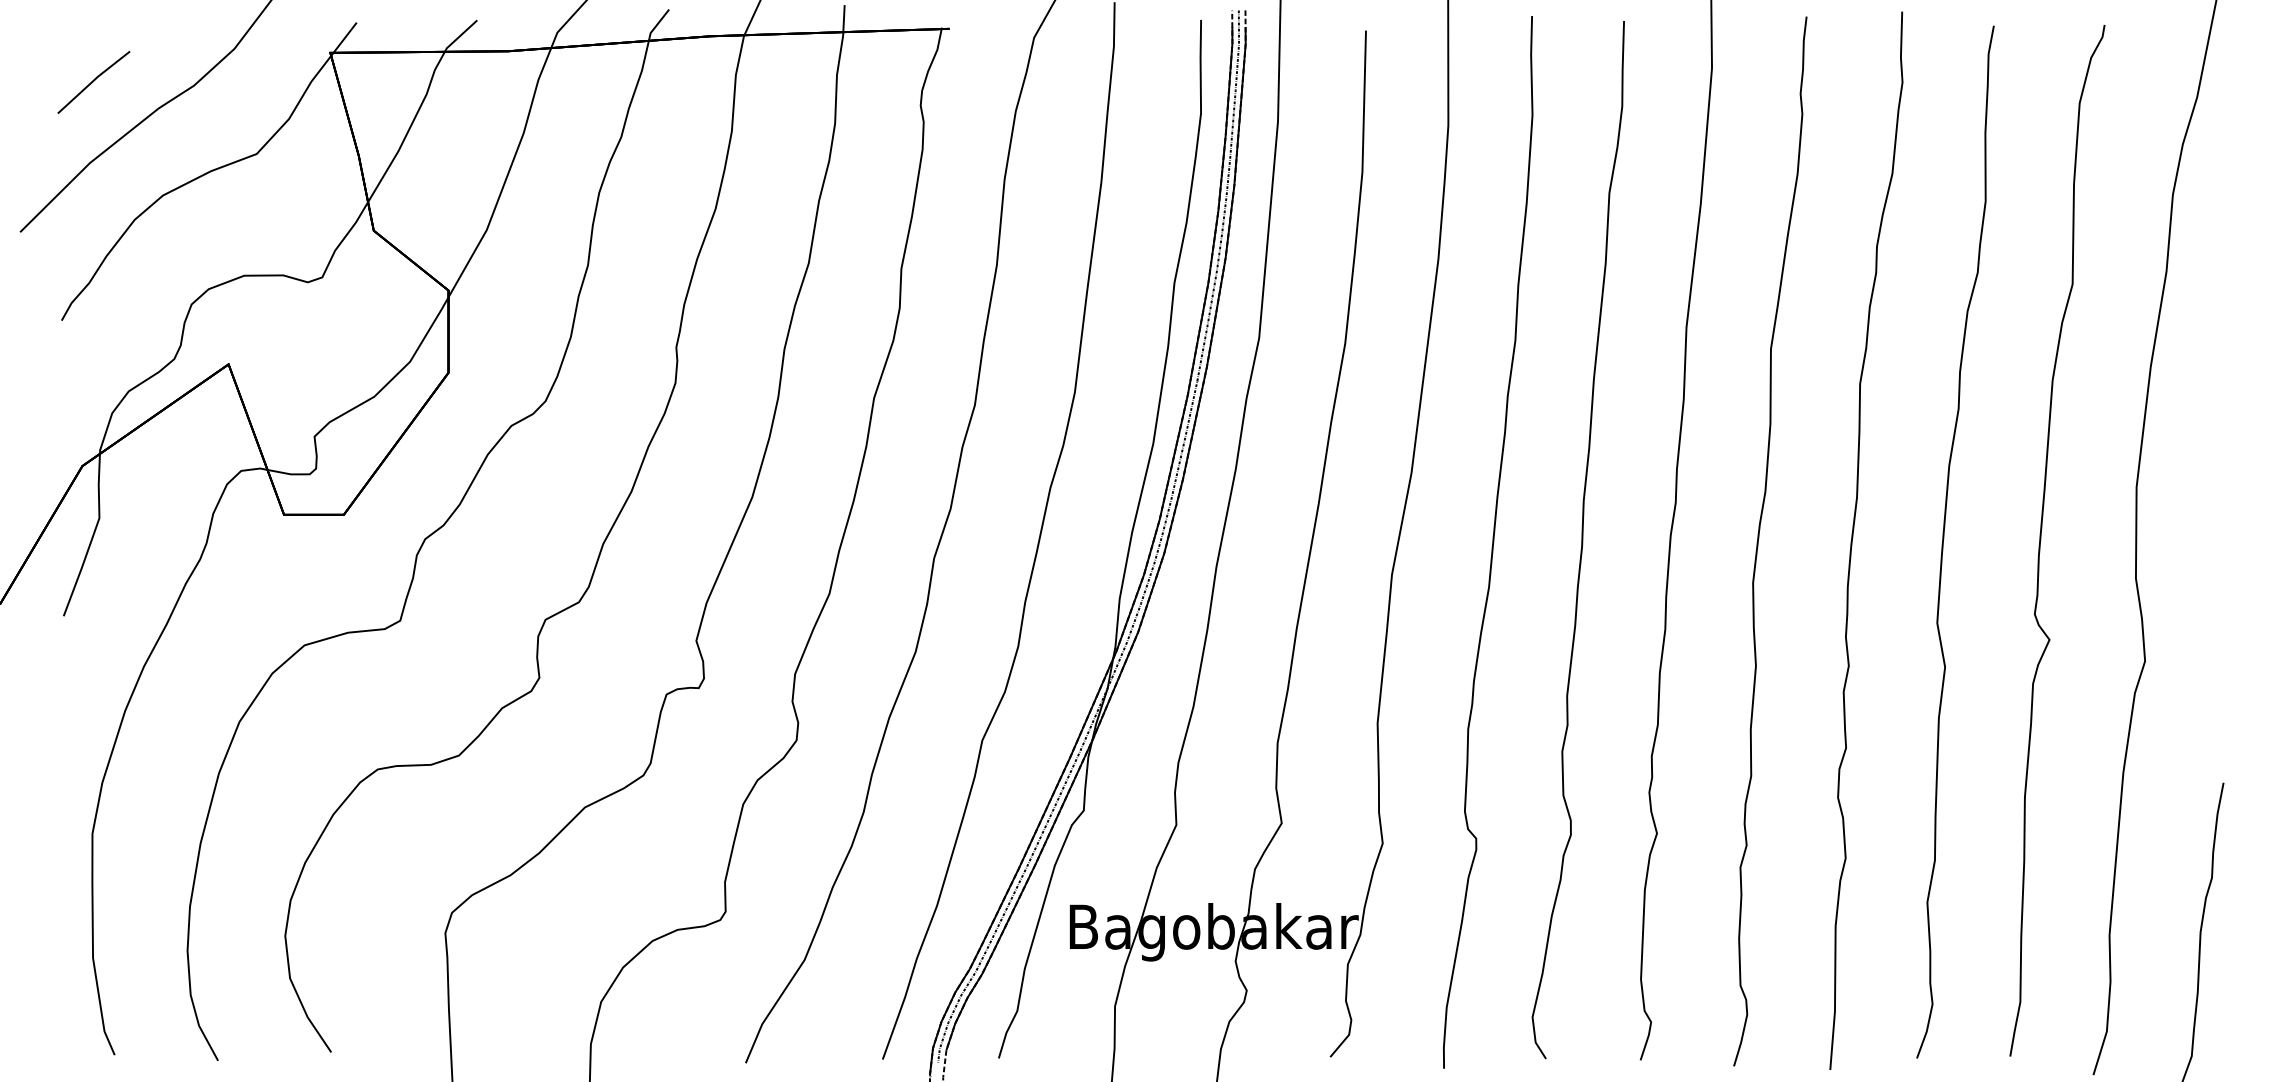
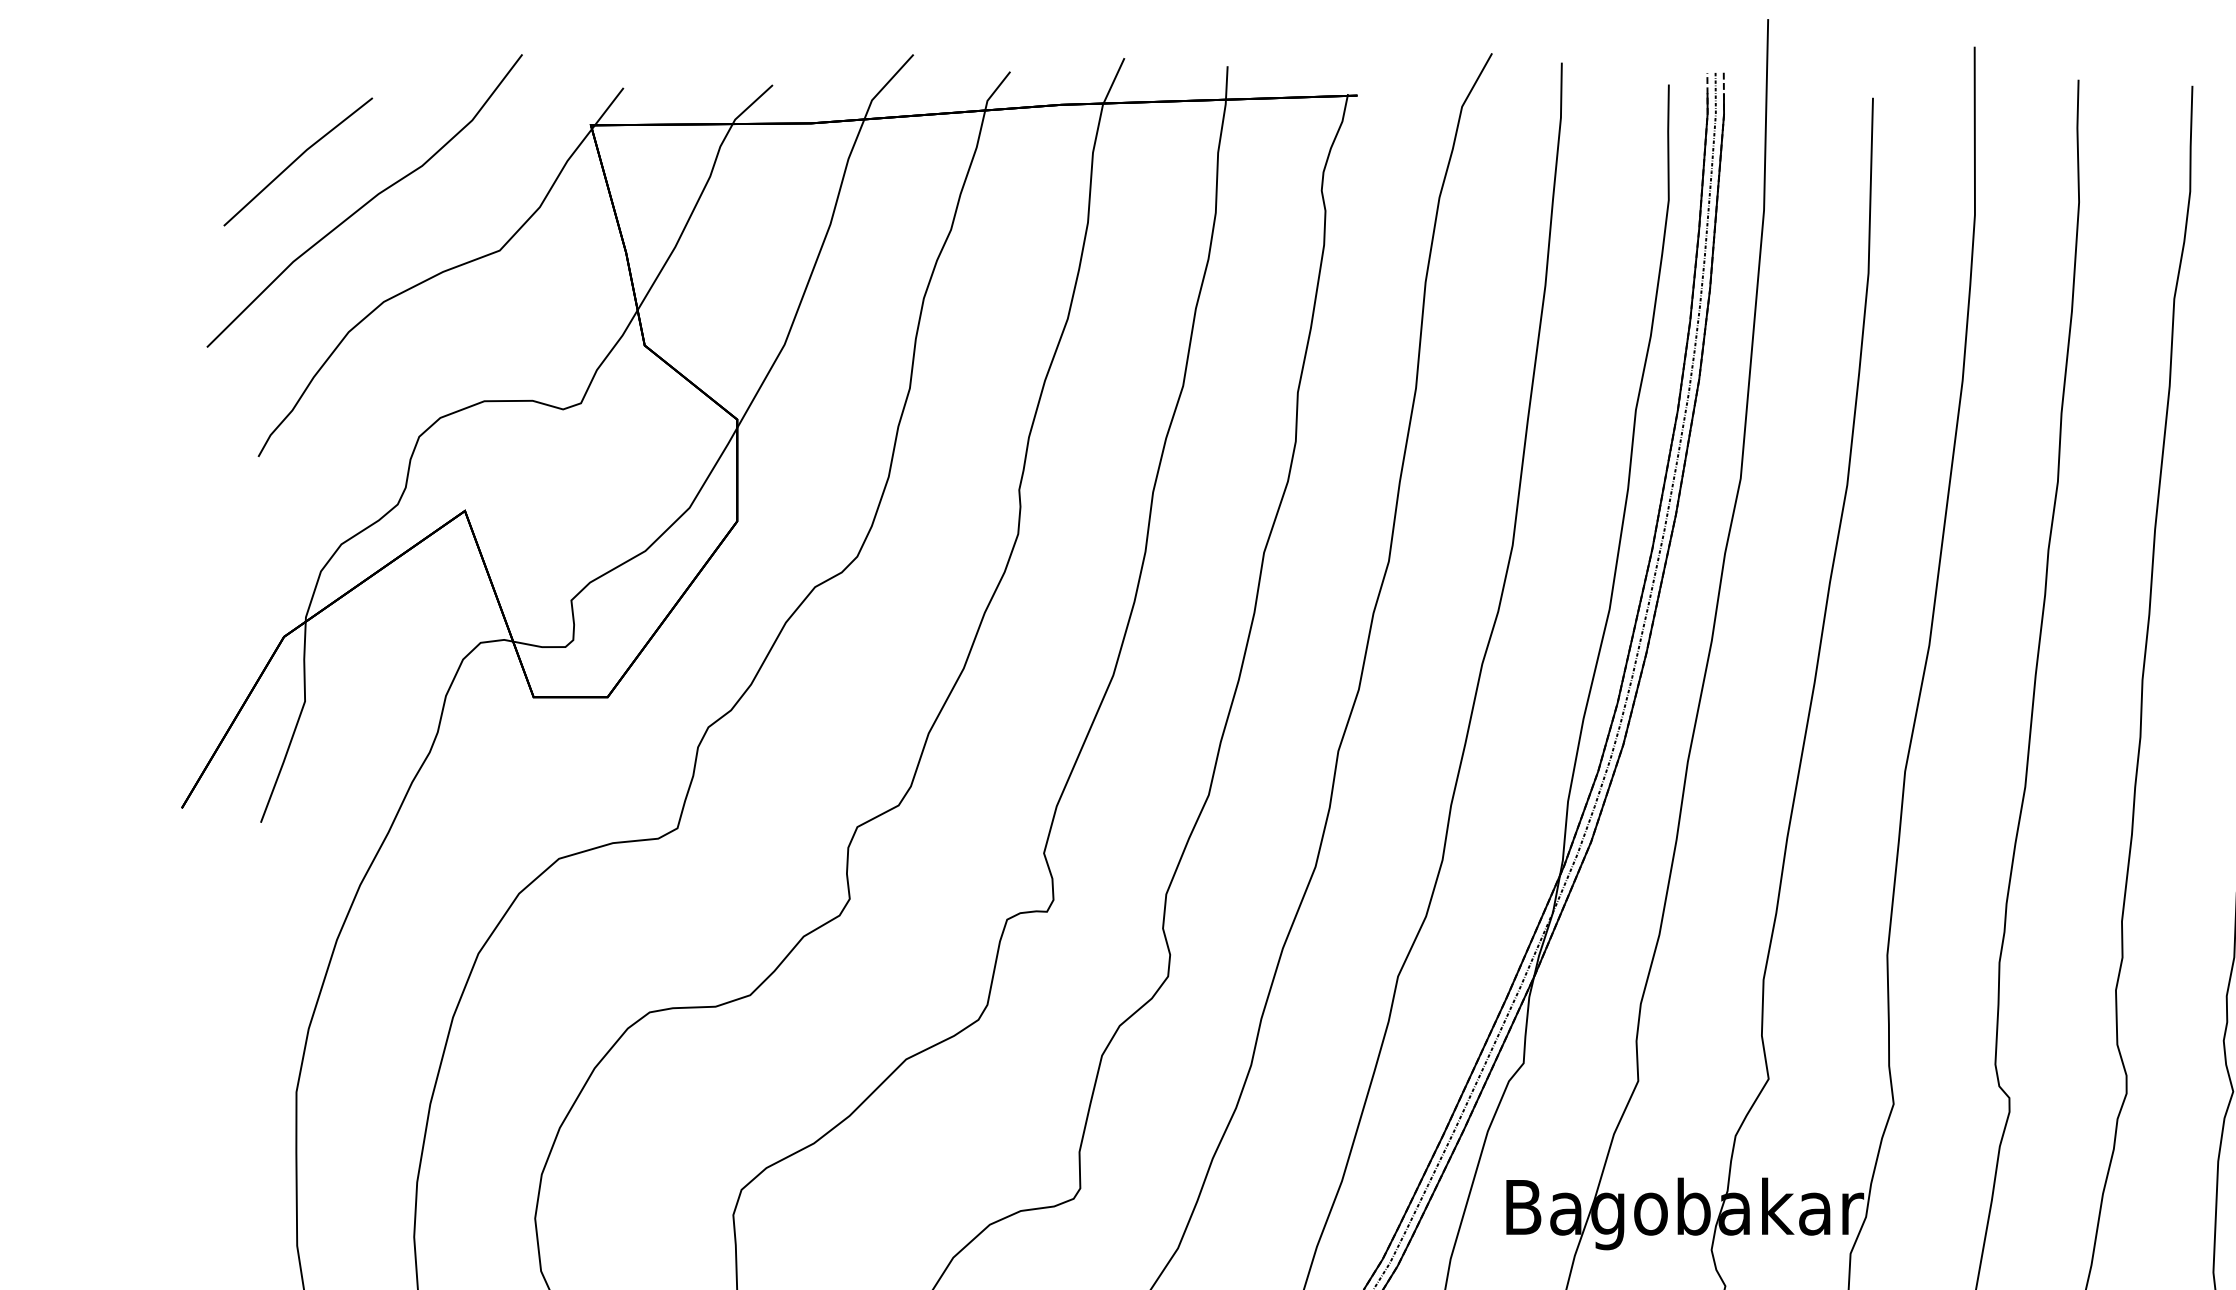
part: (93, 82) -> (297, 162), size x1.67

